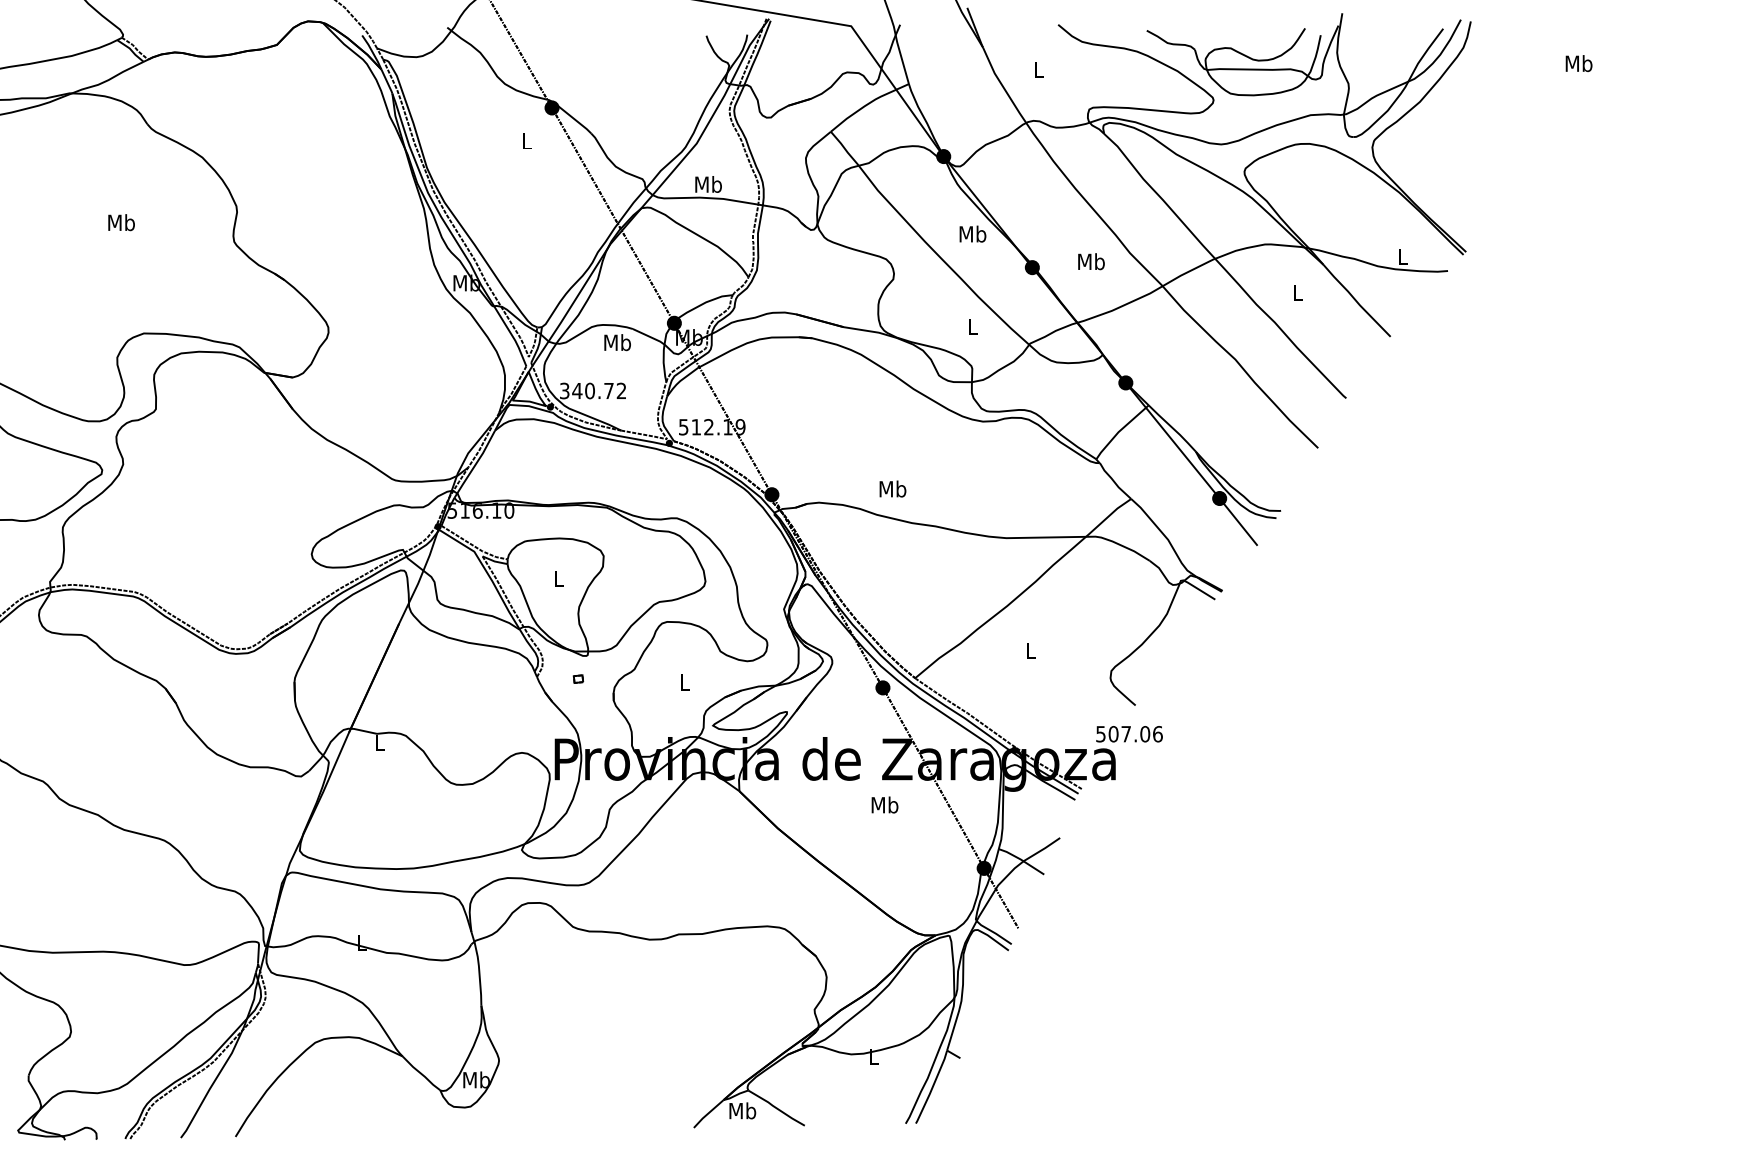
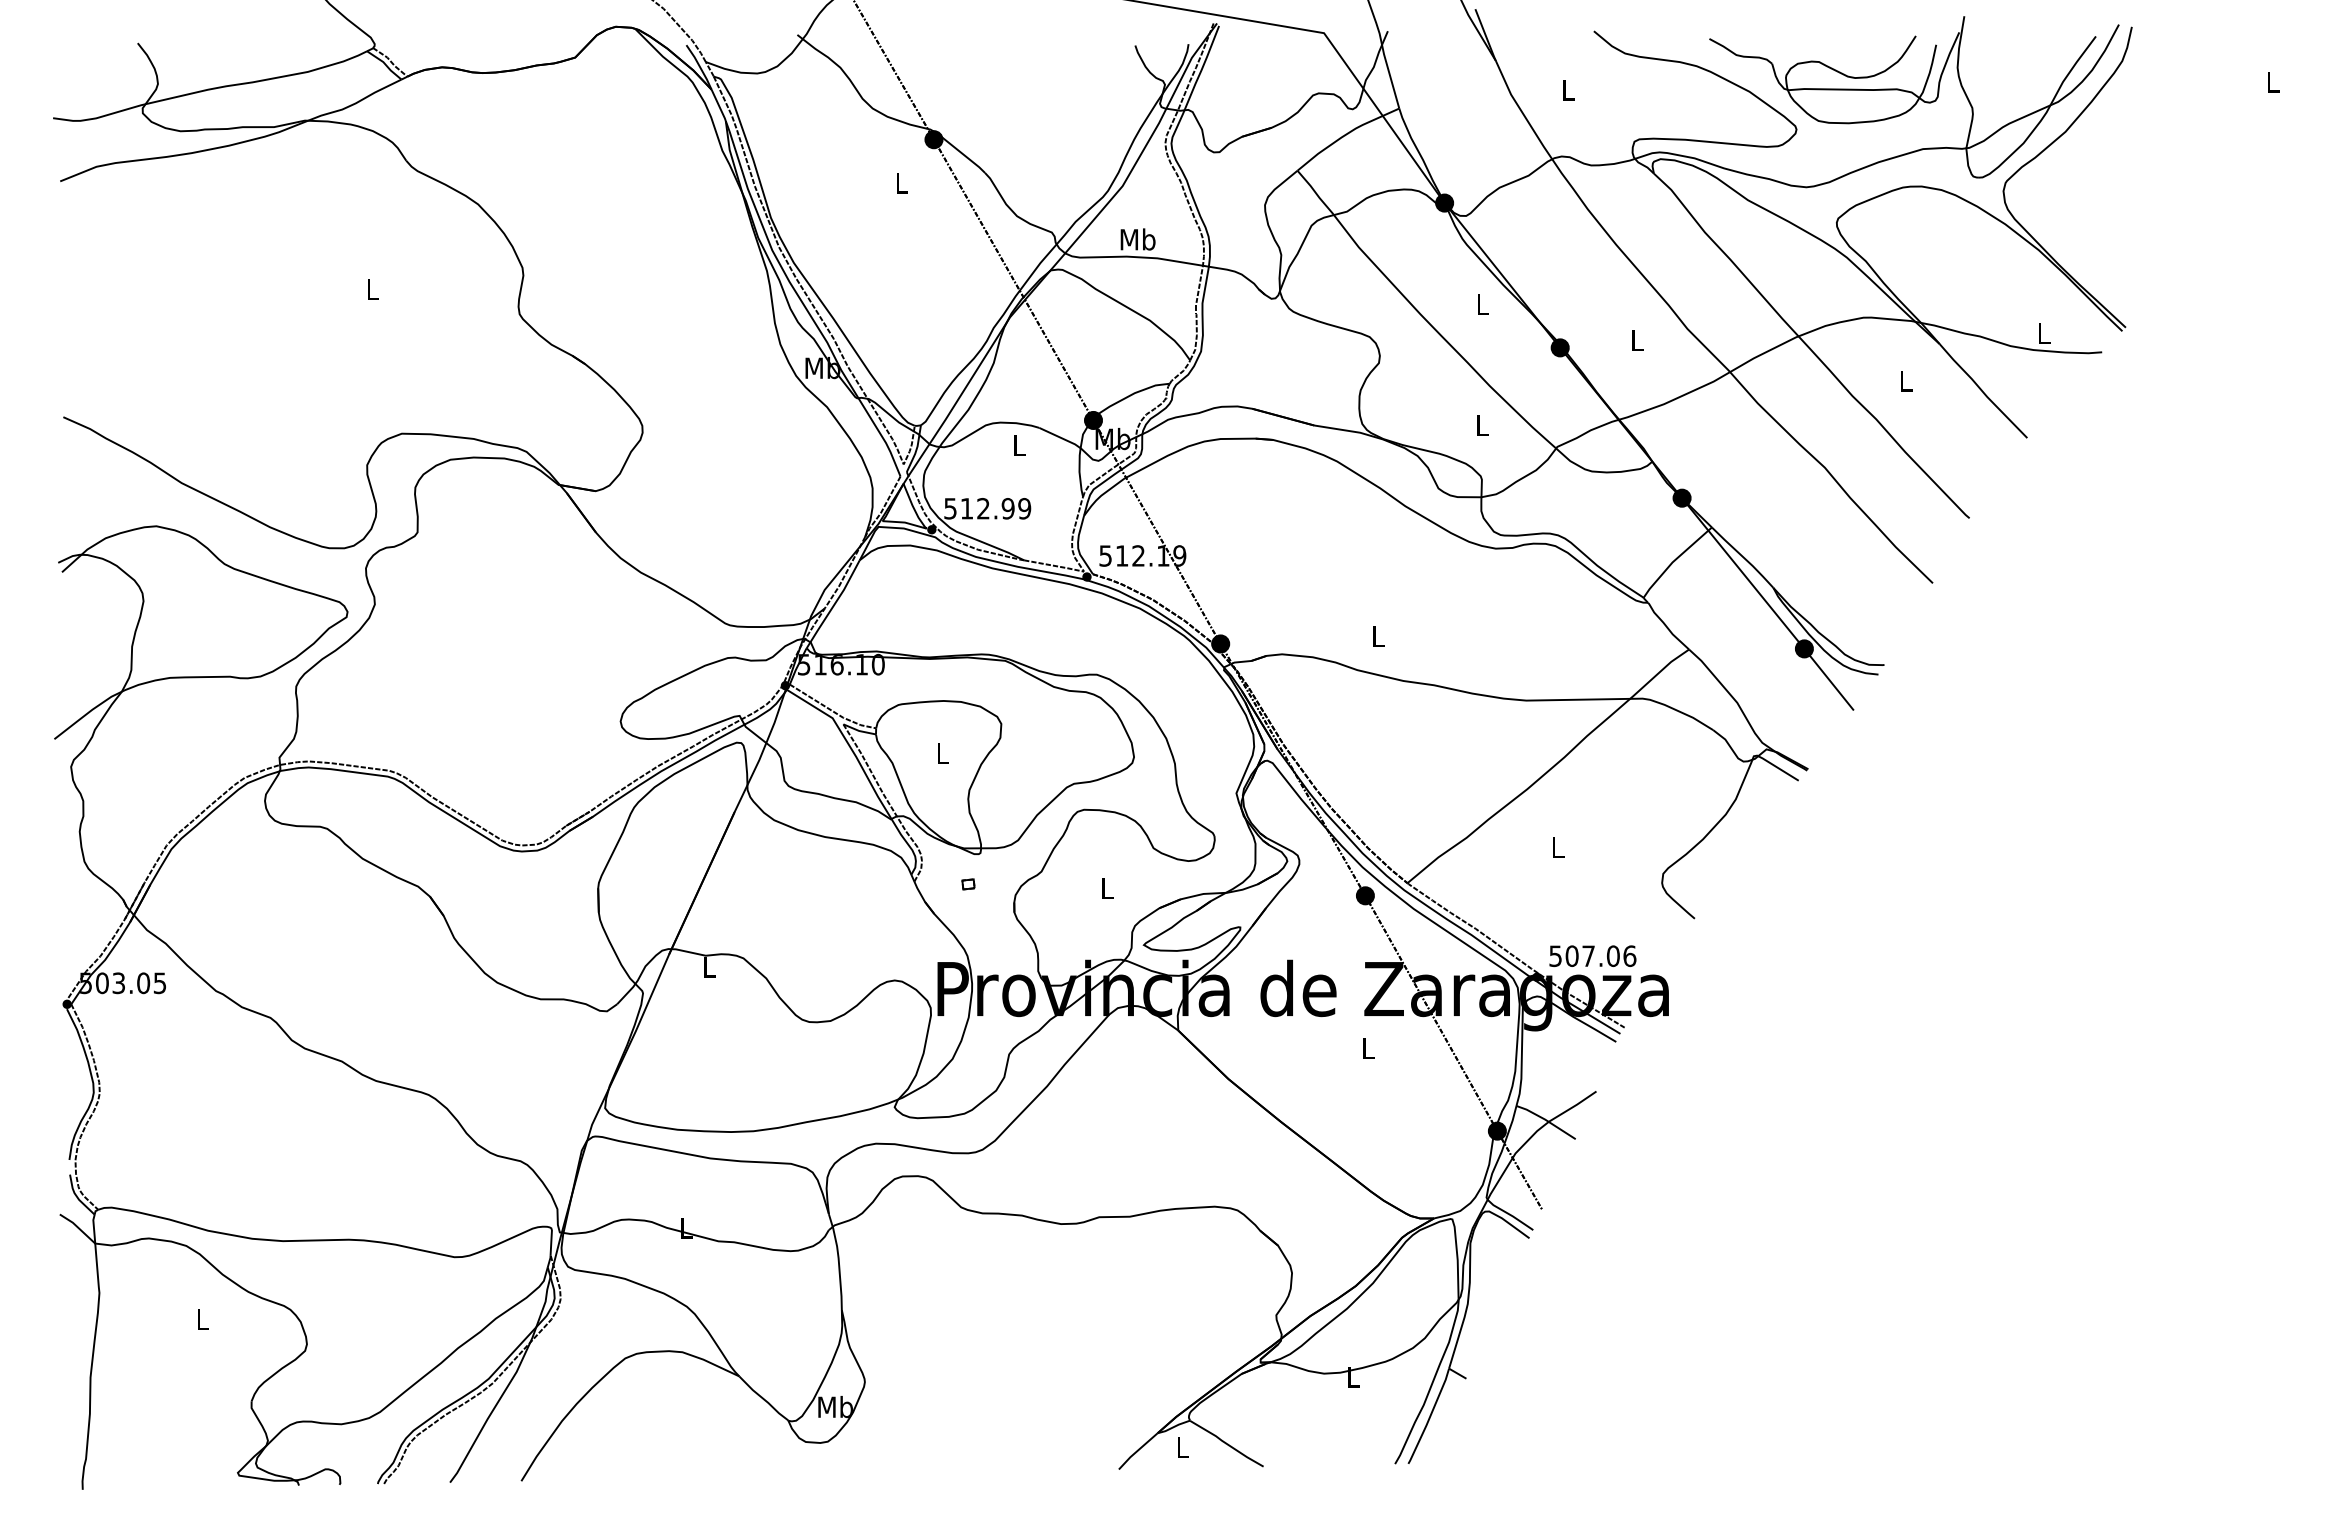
text: (1578, 63) -> (2272, 81), Mb -> L
text: (121, 222) -> (372, 289), Mb -> L
text: (972, 234) -> (1482, 304), Mb -> L
text: (1091, 261) -> (1637, 340), Mb -> L
text: (617, 342) -> (1019, 445), Mb -> L
text: (593, 390) -> (987, 508), 340.72 -> 512.99
text: (892, 489) -> (1378, 636), Mb -> L
text: (1129, 733) -> (1592, 955), moved
text: (884, 805) -> (1367, 1048), Mb -> L
text: (742, 1111) -> (1182, 1447), Mb -> L

